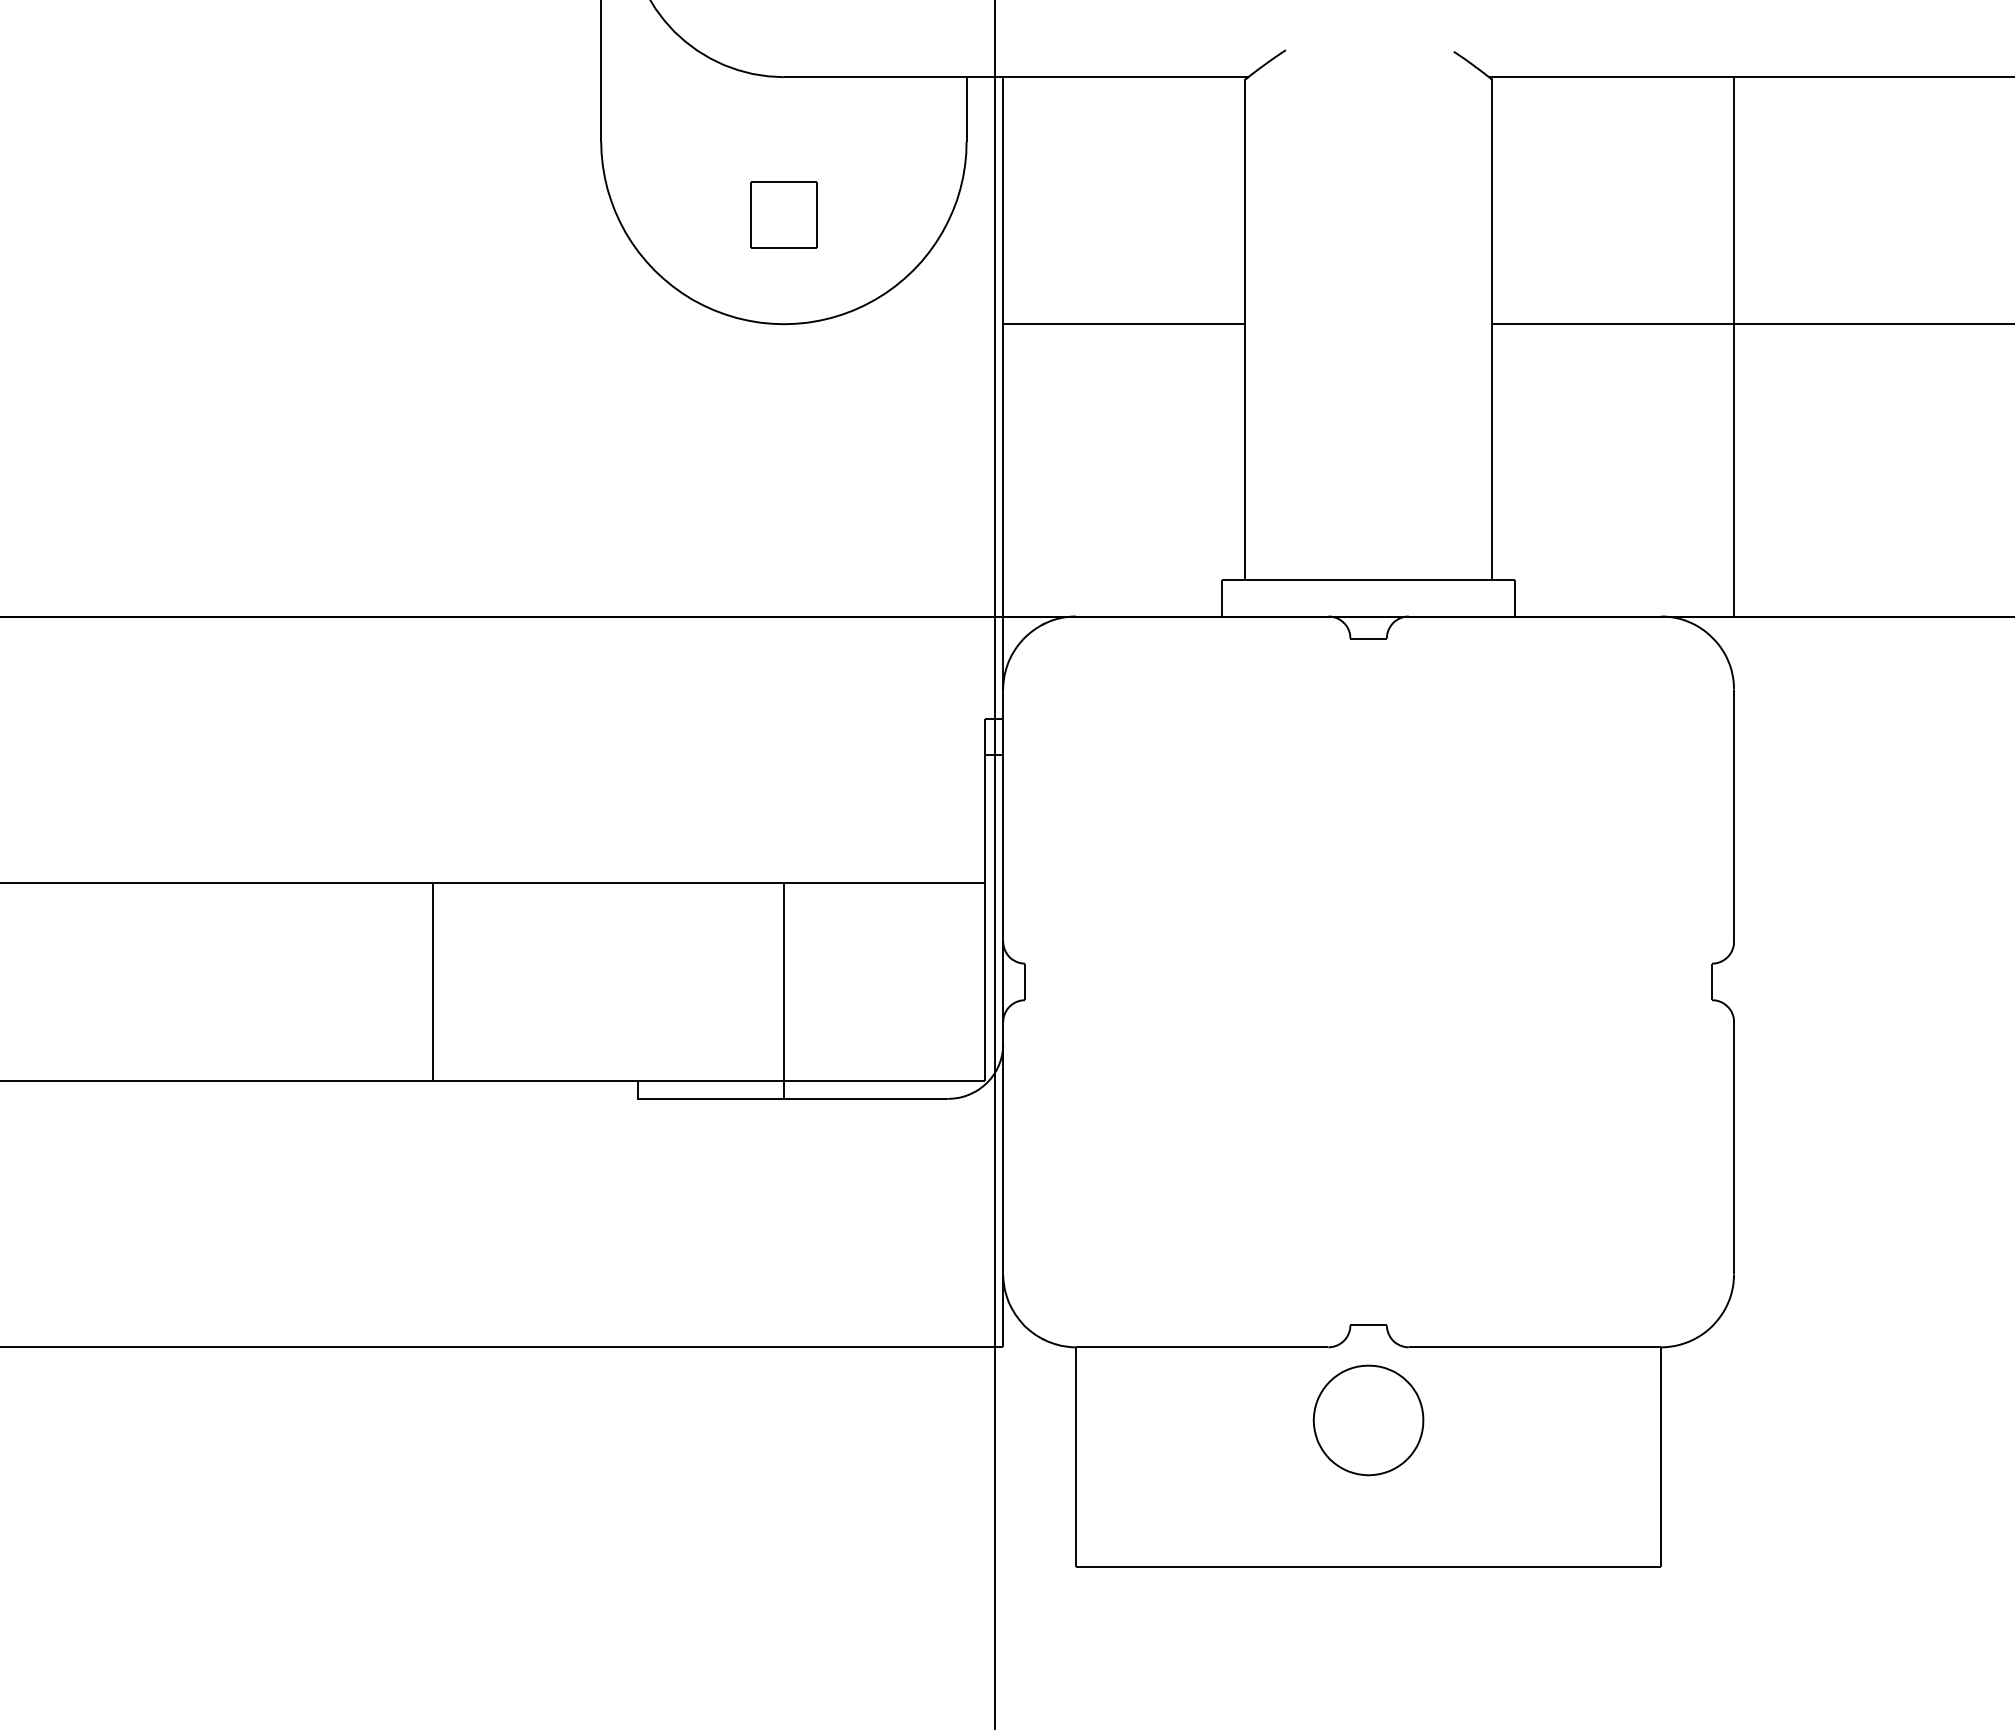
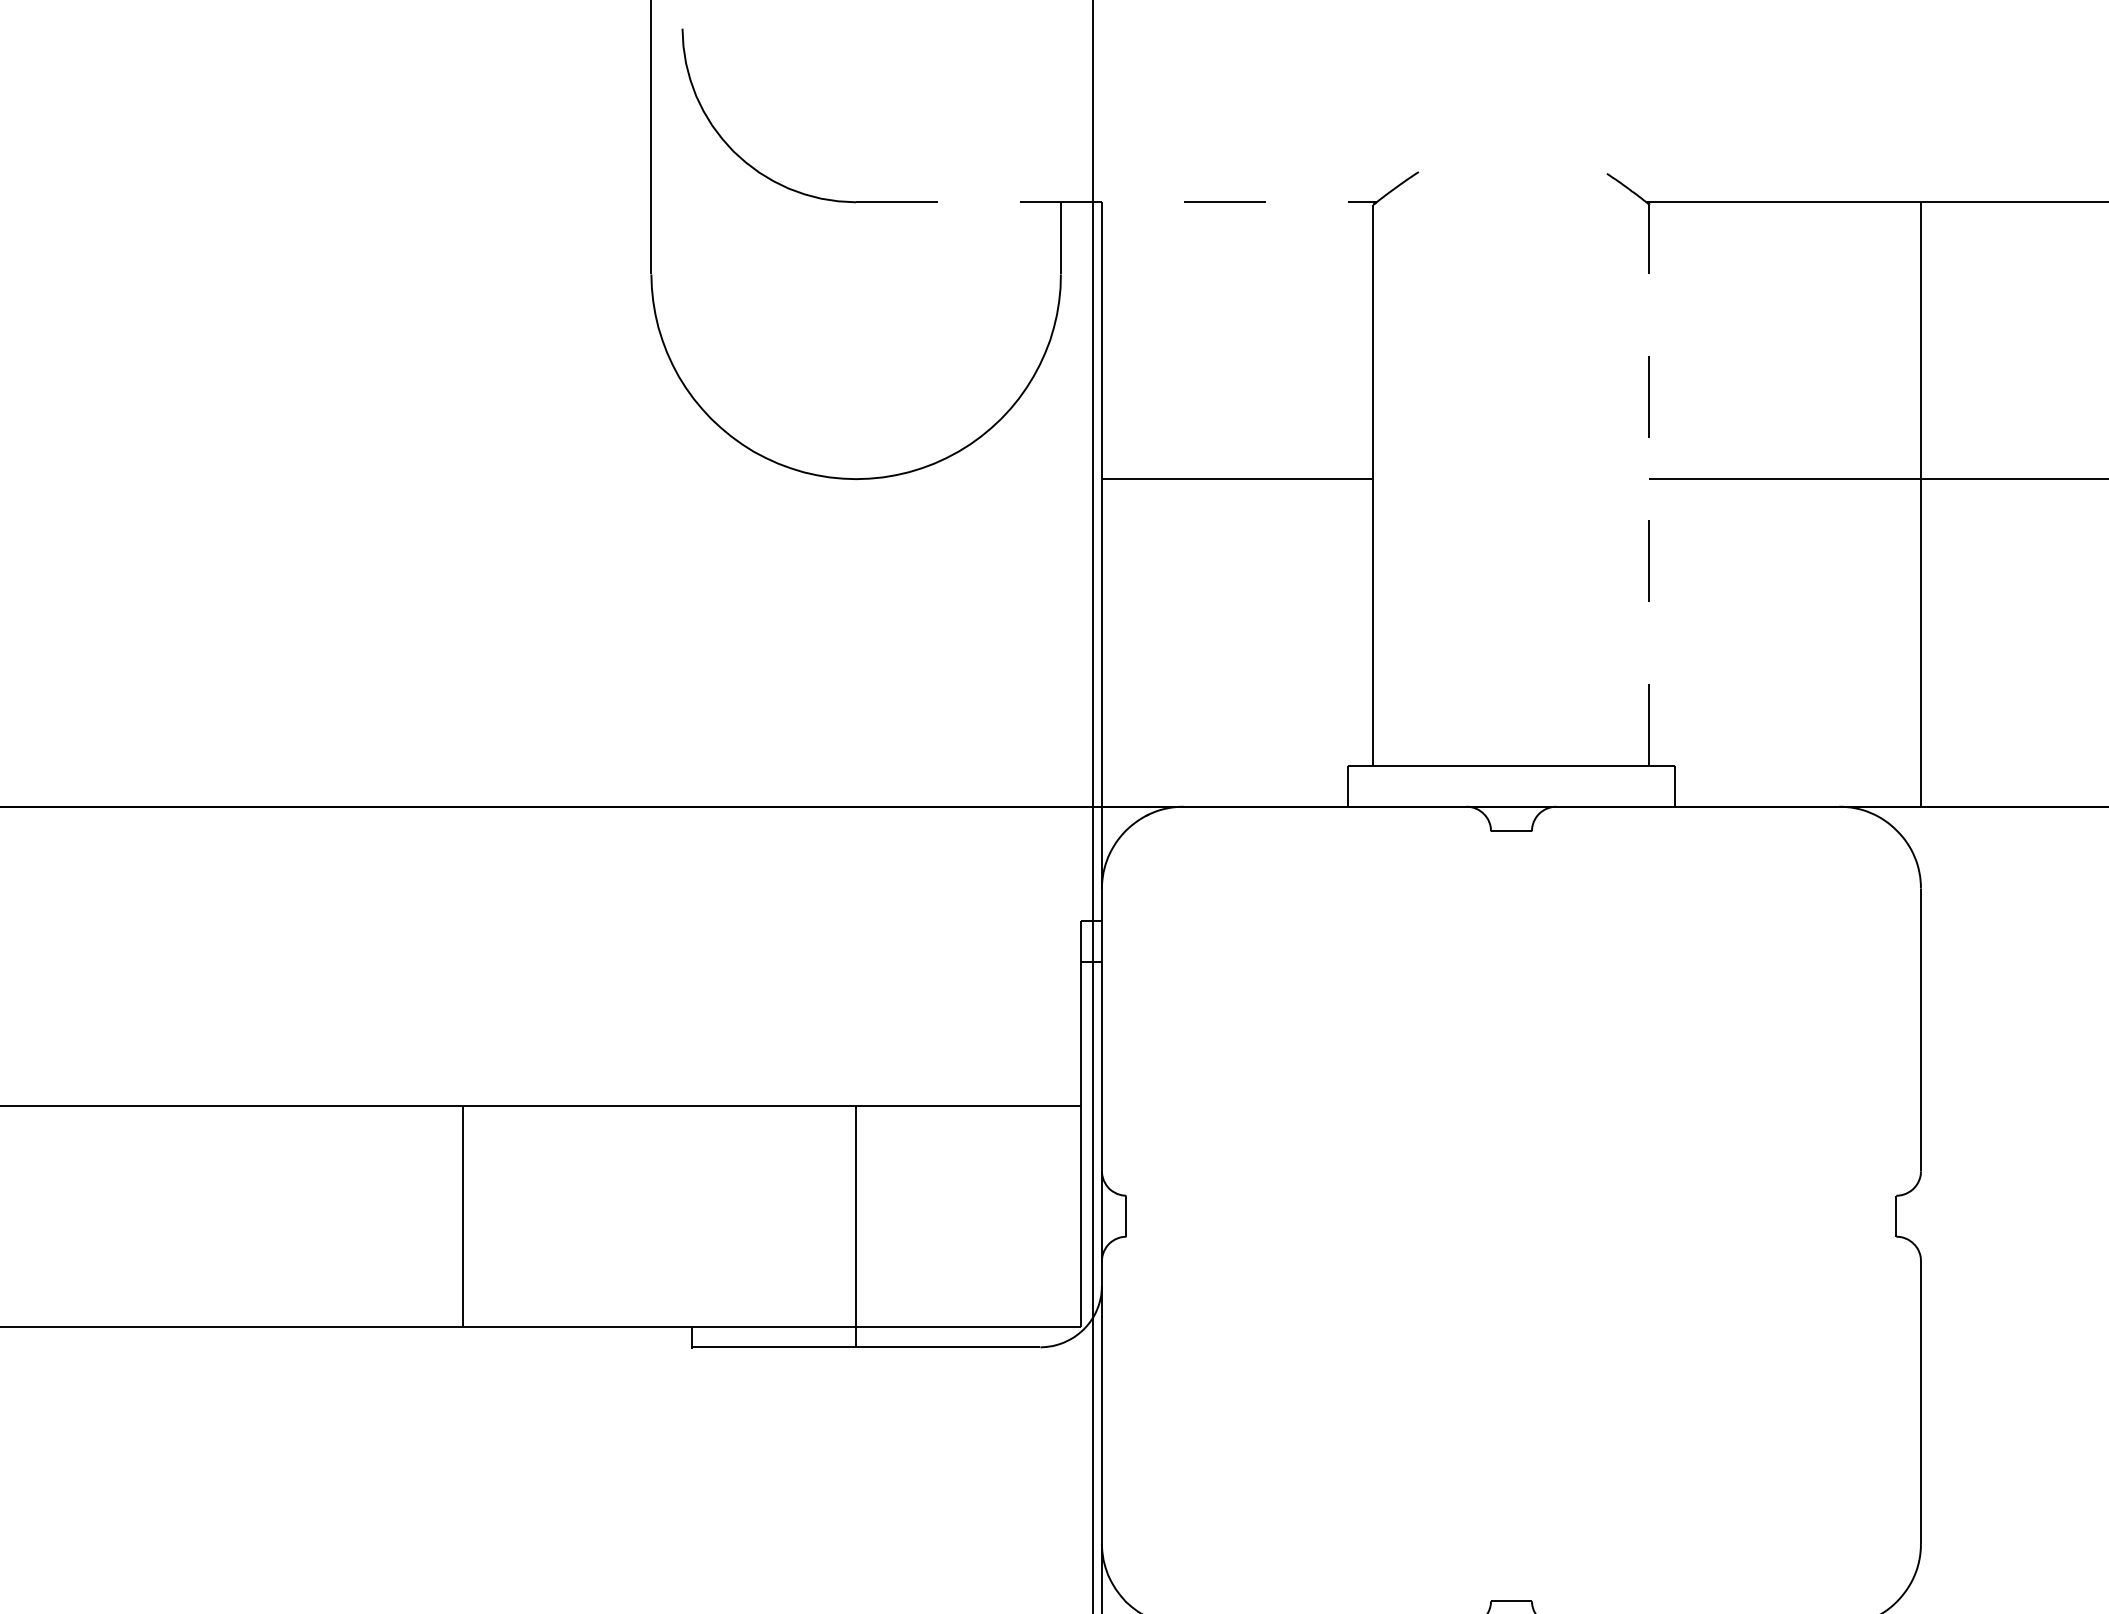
line: (1016, 77) -> (1116, 202), solid -> dashed
part: (783, 214) -> (855, 356), removed
line: (1491, 329) -> (1649, 485), solid -> dashed

